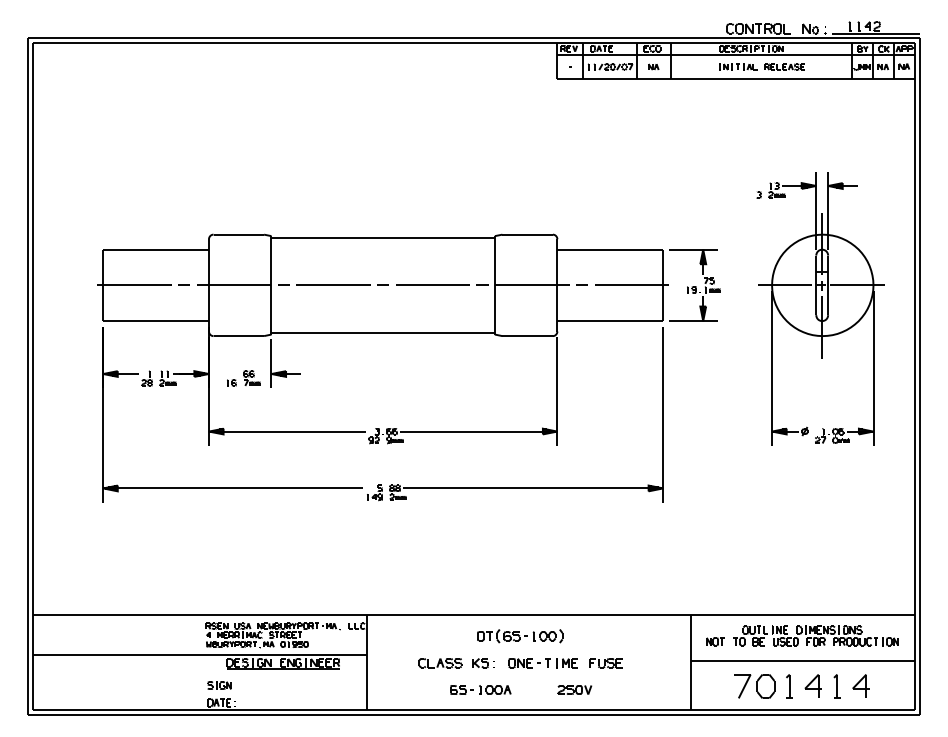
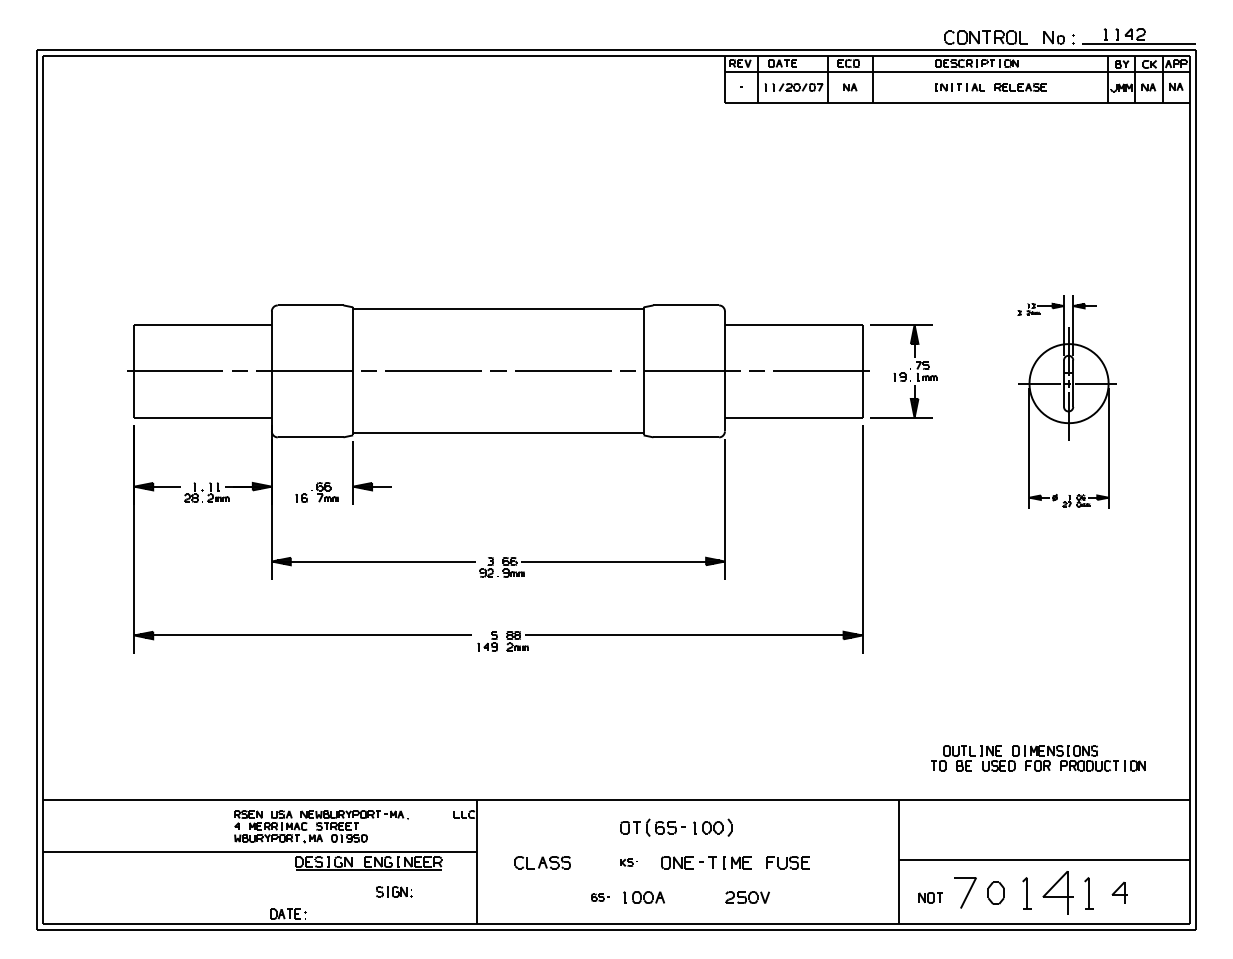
part: (820, 308) -> (1067, 401), size x0.6
part: (273, 635) -> (321, 826), moved
part: (816, 636) -> (1038, 758), moved
part: (715, 641) -> (930, 897), moved
part: (440, 662) -> (542, 862), moved
part: (483, 662) -> (628, 862), size x0.6
part: (221, 685) -> (394, 891), moved
part: (765, 686) -> (995, 893), size x0.7
part: (813, 686) -> (1057, 892), size x1.4
part: (860, 686) -> (1119, 892), size x0.7
part: (461, 689) -> (600, 897), size x0.6

